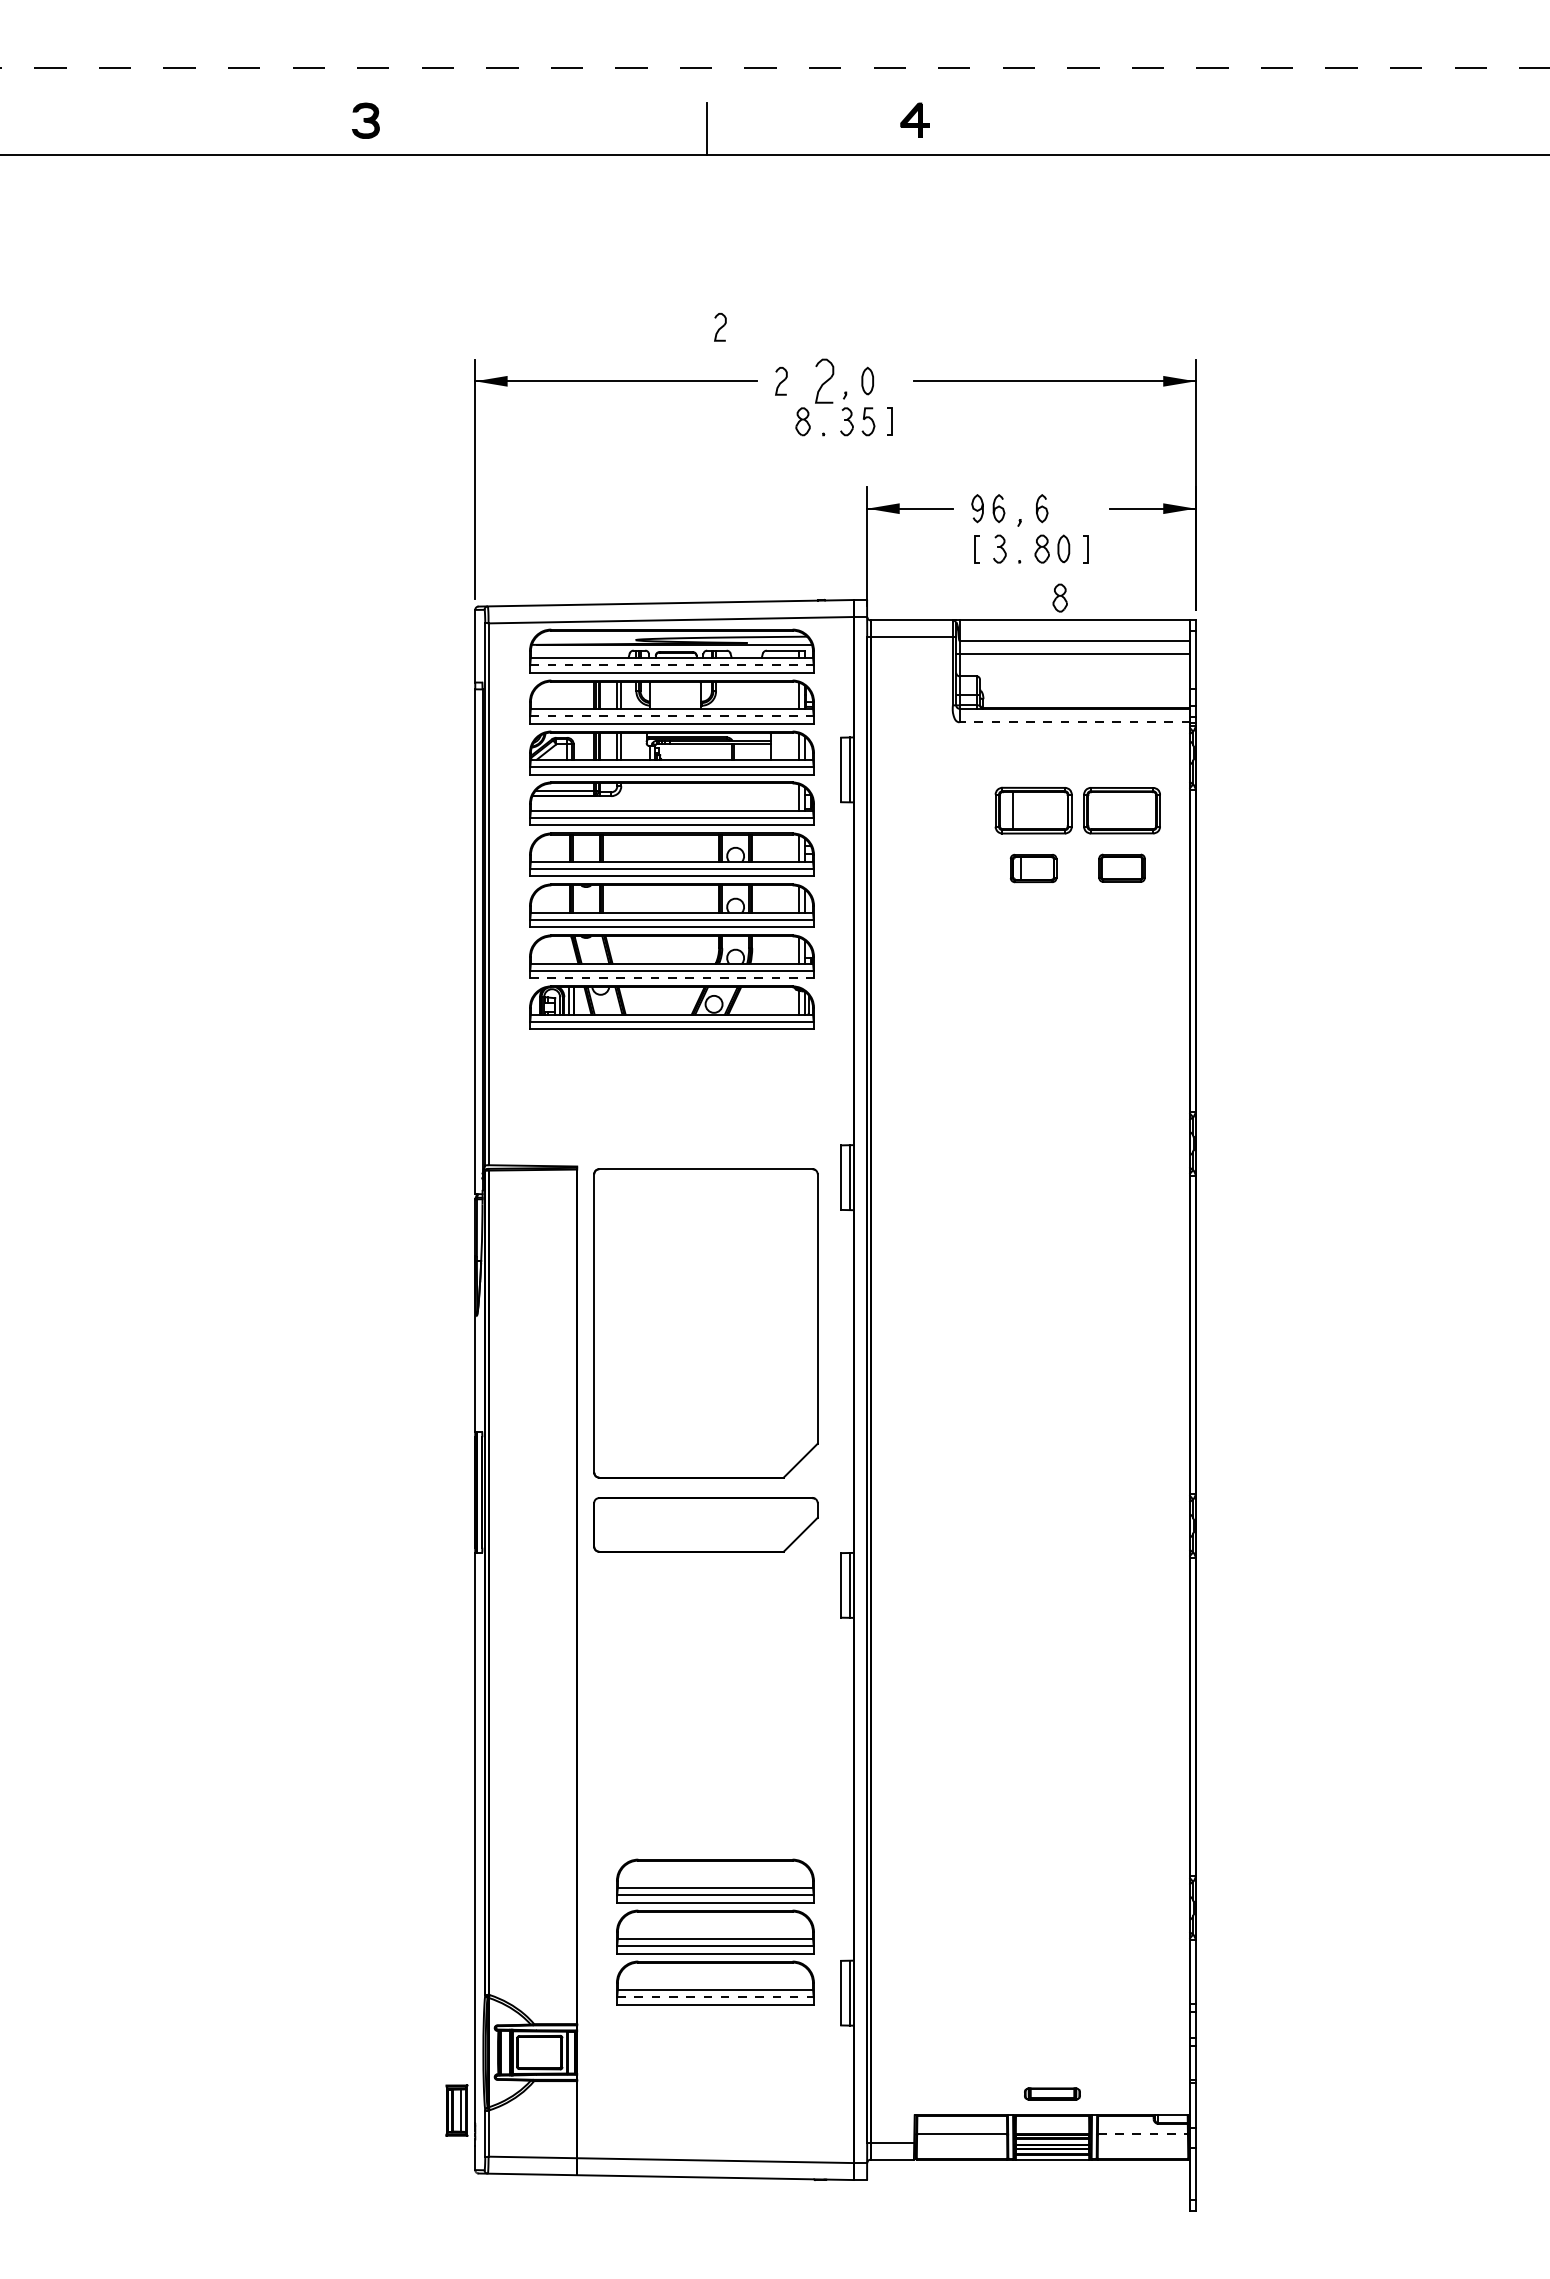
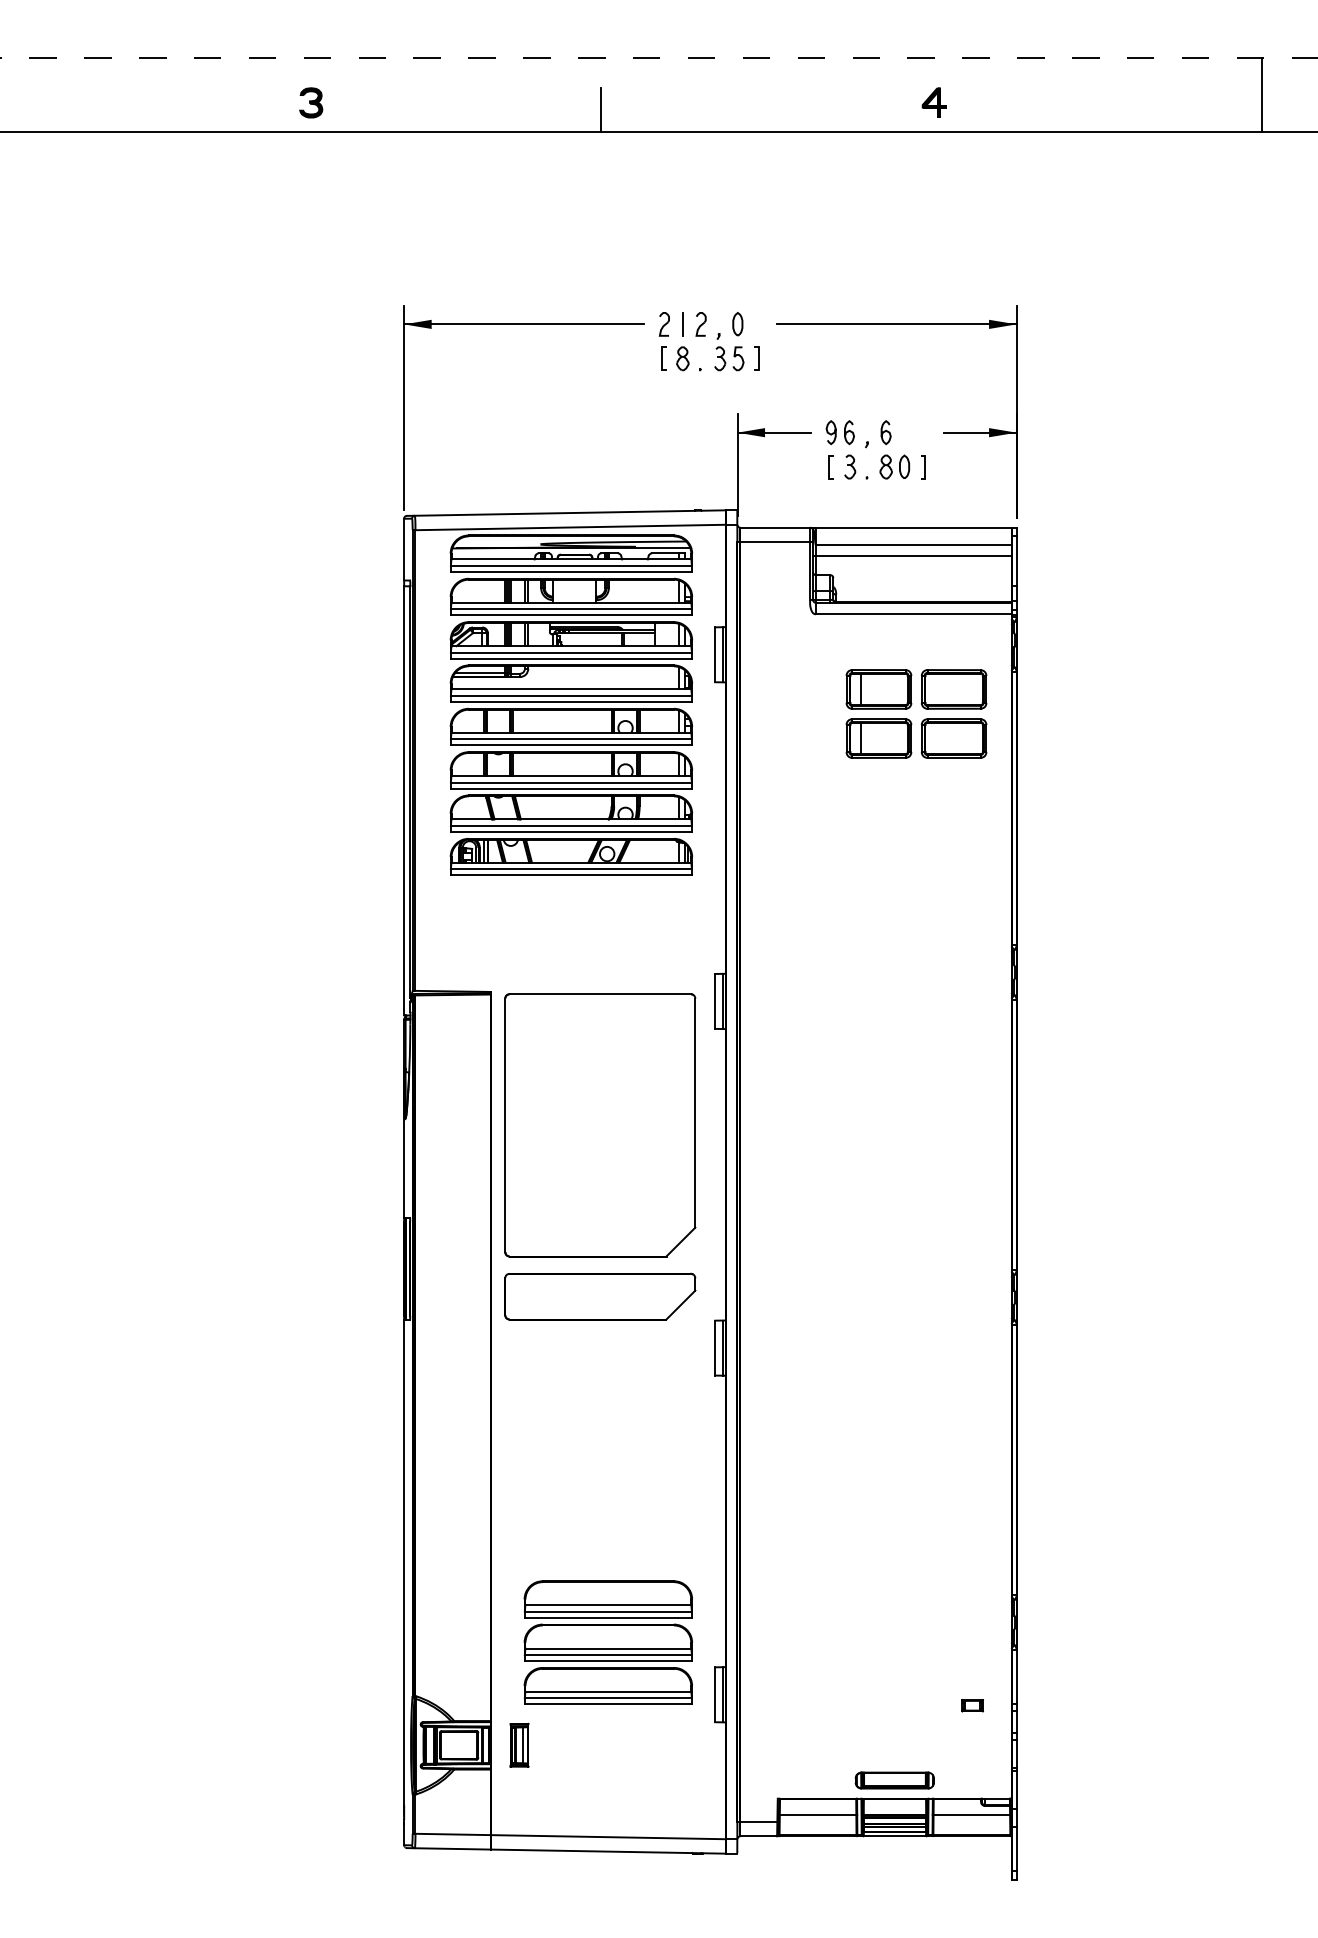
line: (1483, 111) -> (1261, 94), added
part: (914, 119) -> (934, 101), moved
part: (720, 327) -> (612, 278), removed
line: (803, 380) -> (683, 323), added
part: (824, 381) -> (701, 324), size x0.62
line: (779, 421) -> (662, 358), added
part: (1059, 597) -> (900, 508), removed
line: (672, 665) -> (571, 566), dashed -> solid
line: (672, 716) -> (571, 609), dashed -> solid
line: (1074, 722) -> (913, 614), dashed -> solid
part: (1121, 867) -> (953, 737), size x1.67
part: (1033, 868) -> (878, 738), size x1.67
line: (672, 978) -> (571, 832), dashed -> solid
line: (715, 1997) -> (608, 1698), dashed -> solid
part: (1143, 2005) -> (972, 1705), added
part: (1052, 2093) -> (894, 1780), size x1.67
part: (456, 2110) -> (519, 1745), moved
line: (1143, 2134) -> (972, 1814), dashed -> solid

